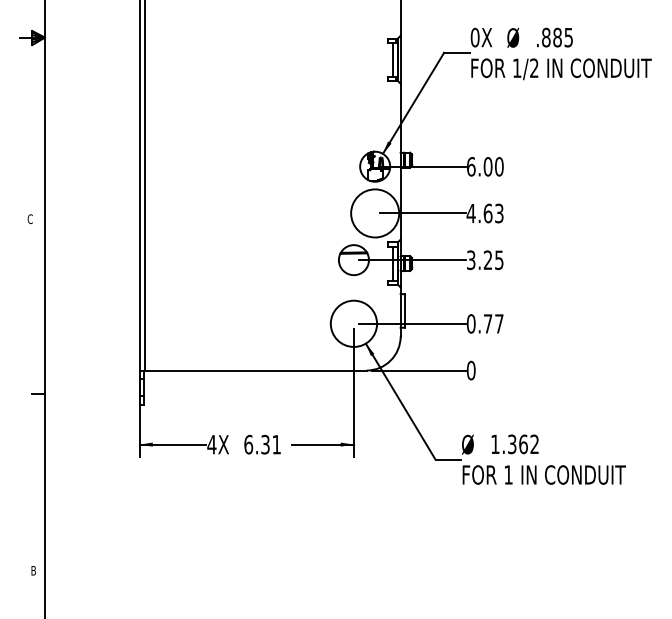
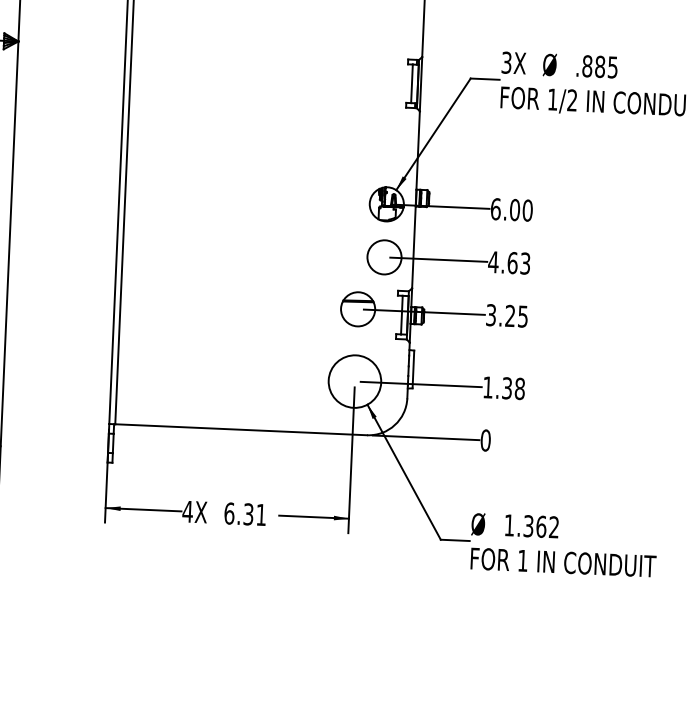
text: (474, 37) -> (505, 62), 0X -> 3X
circle: (375, 213) -> (384, 257), size x0.62
text: (484, 323) -> (503, 387), 0.77 -> 1.38

